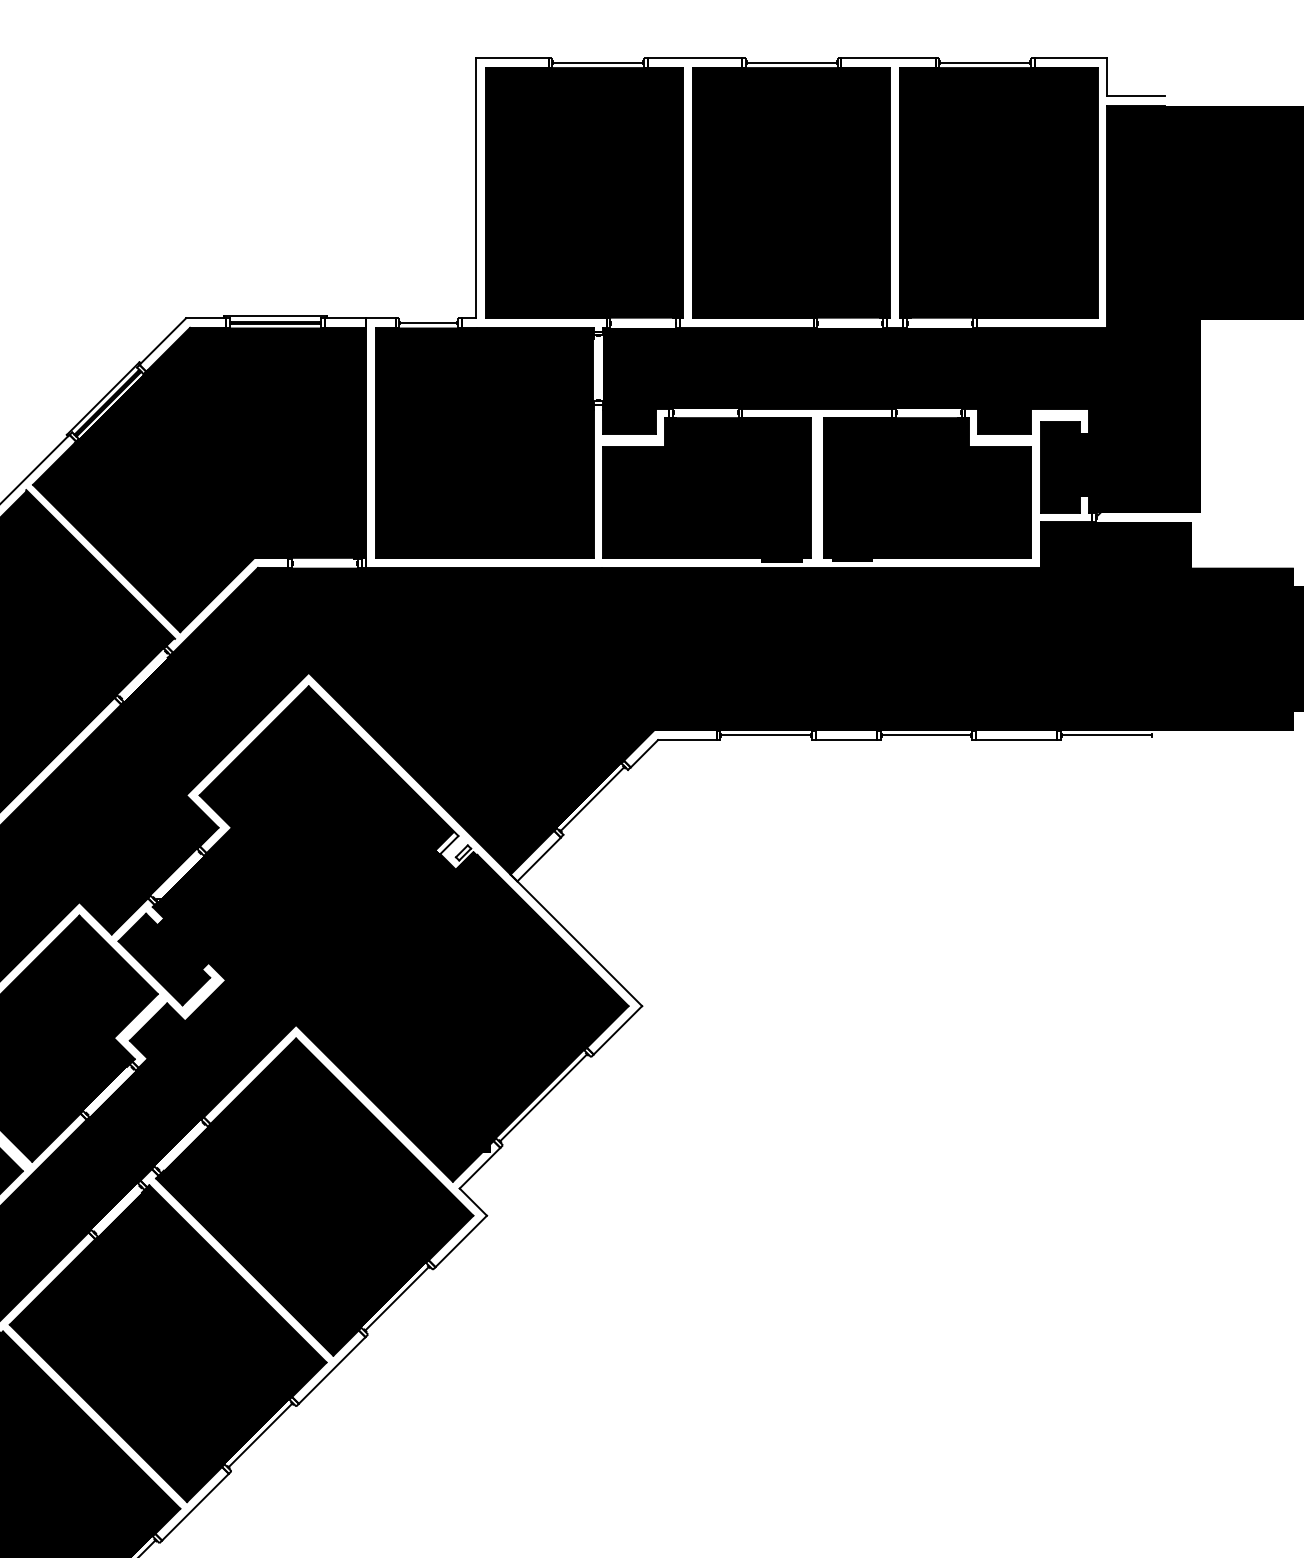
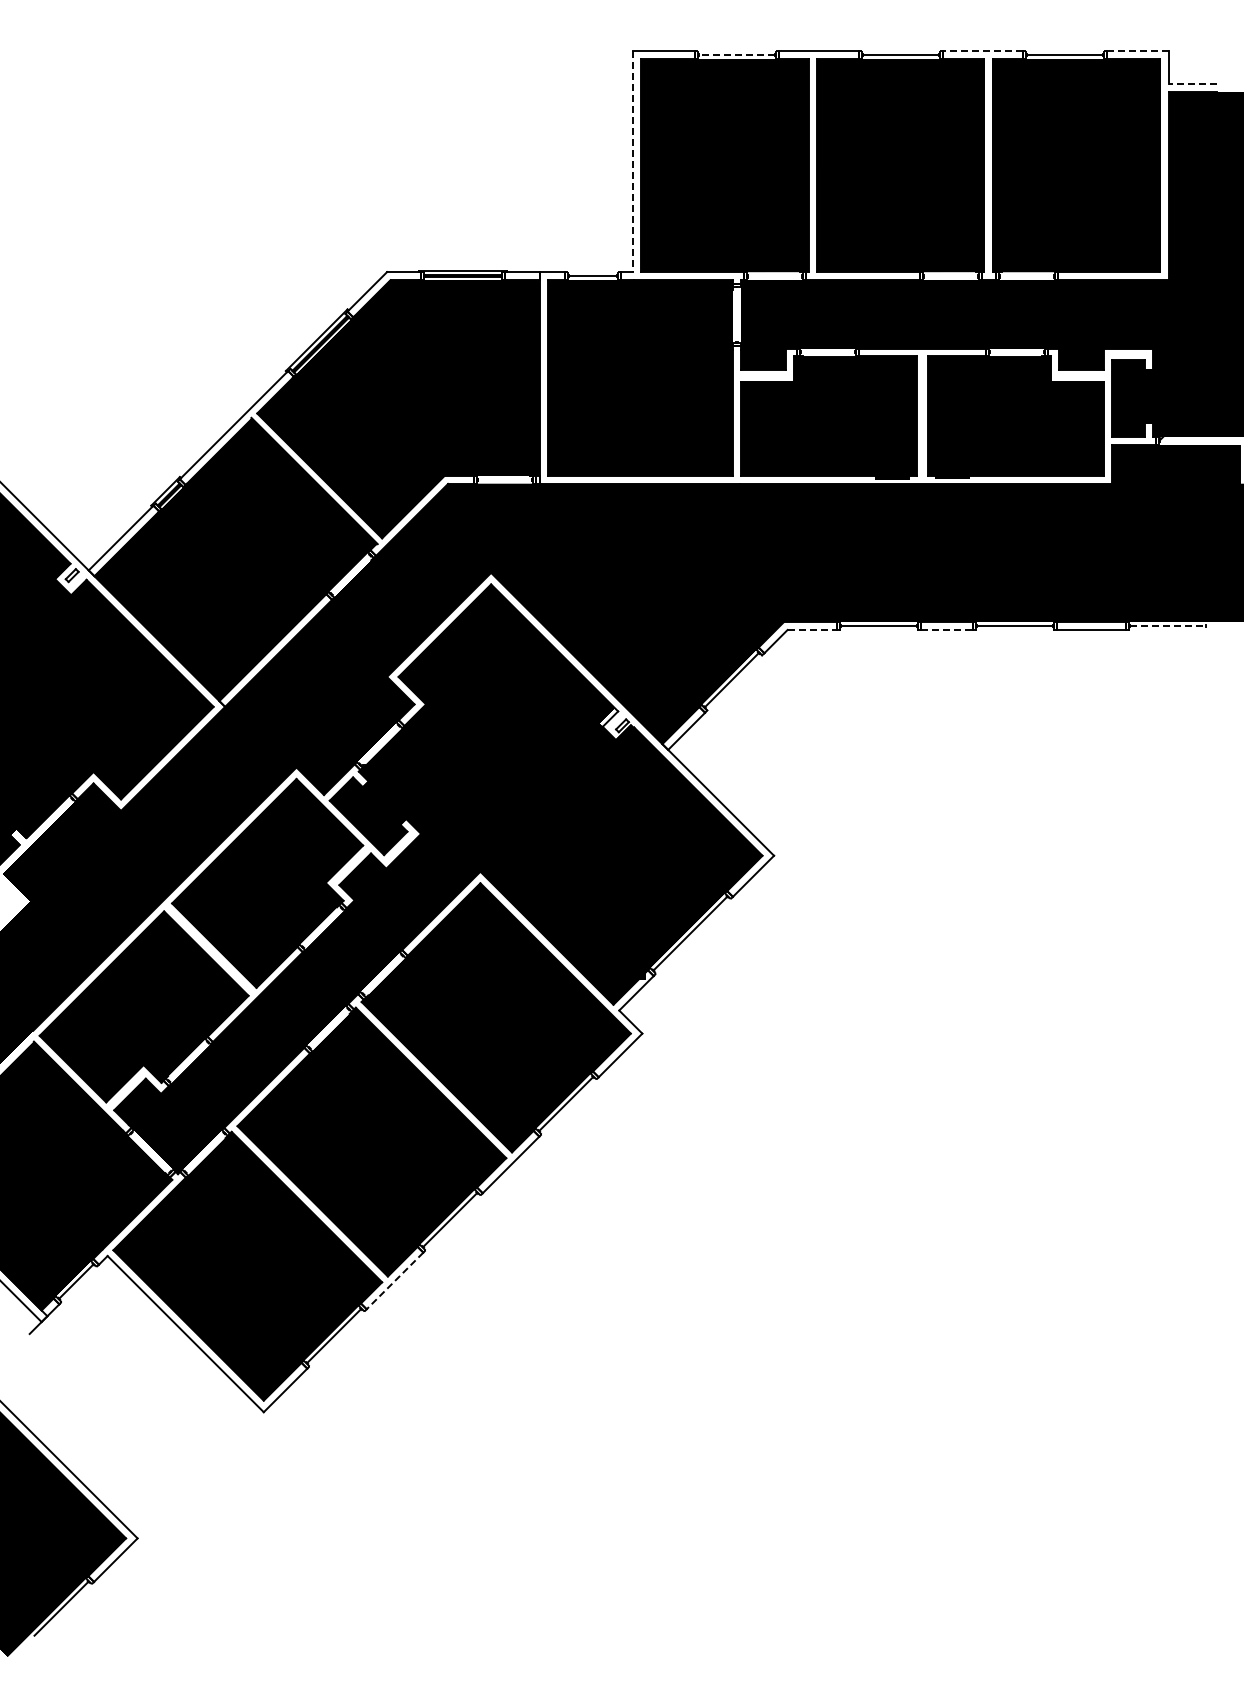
line: (887, 58) -> (982, 51), solid -> dashed
line: (1070, 58) -> (1137, 51), solid -> dashed
line: (597, 63) -> (736, 55), solid -> dashed
line: (1135, 96) -> (1192, 83), solid -> dashed
line: (476, 189) -> (633, 162), solid -> dashed
line: (1106, 734) -> (1168, 625), solid -> dashed
line: (687, 739) -> (812, 629), solid -> dashed
line: (846, 739) -> (947, 629), solid -> dashed
line: (194, 1507) -> (394, 1281), solid -> dashed

